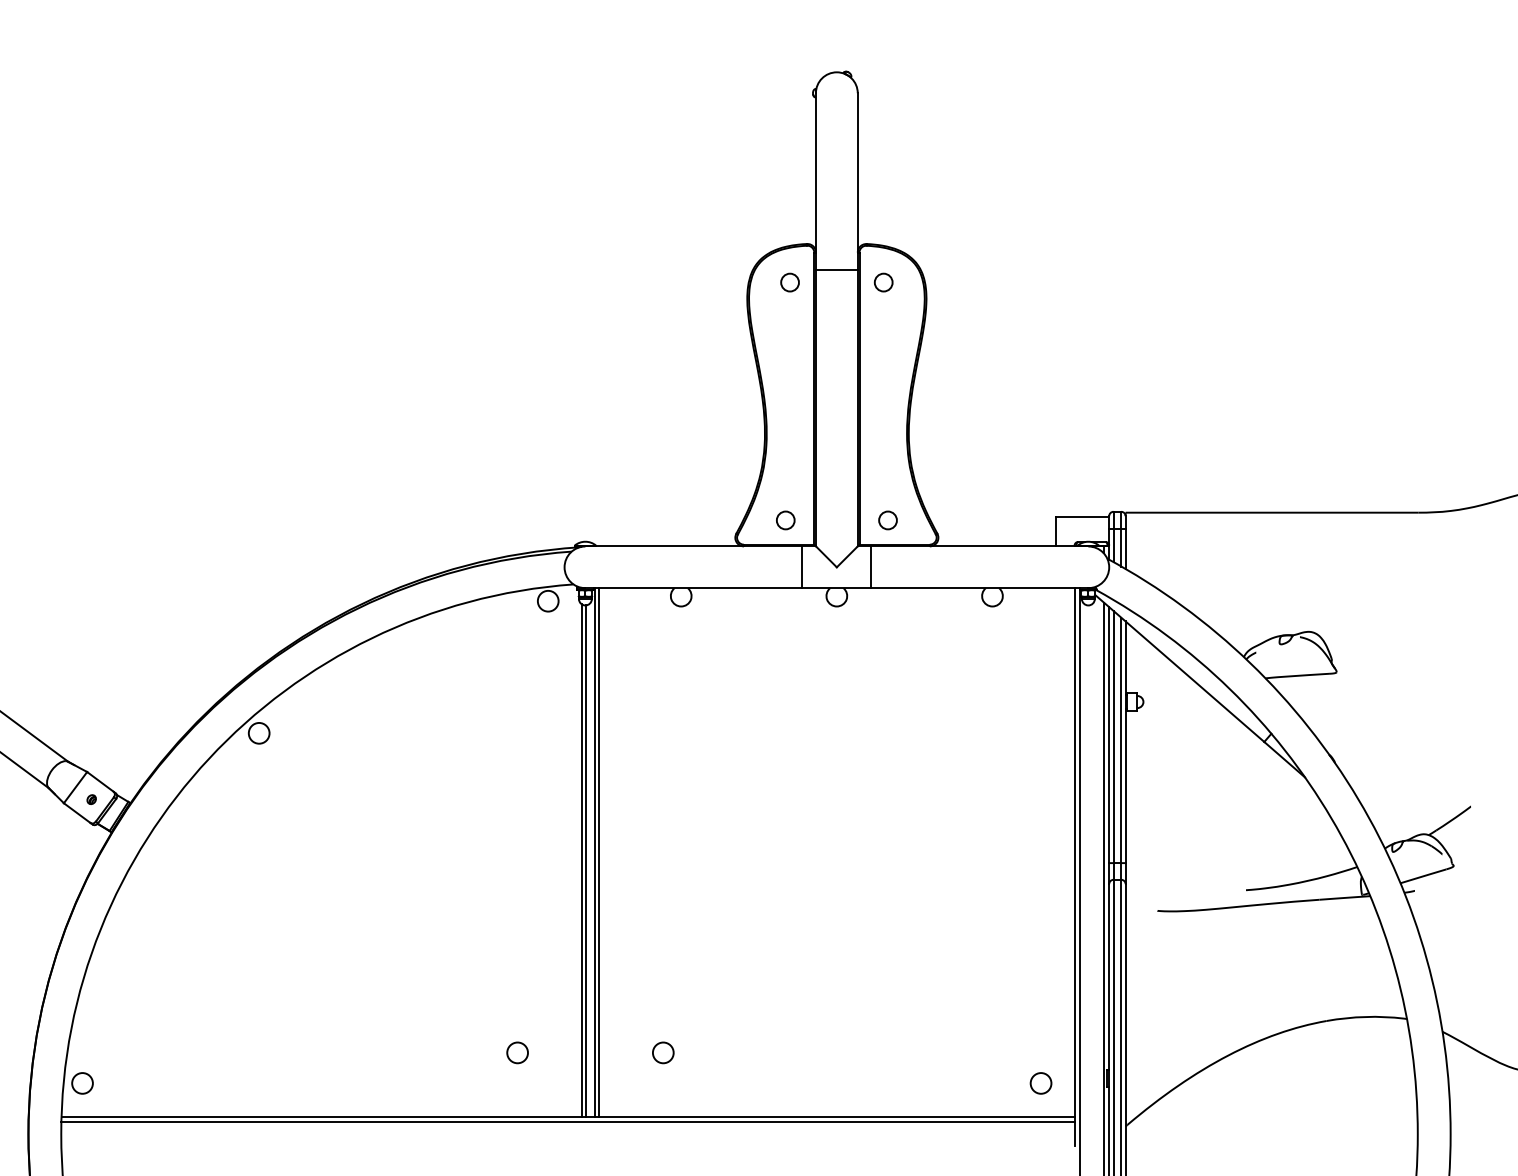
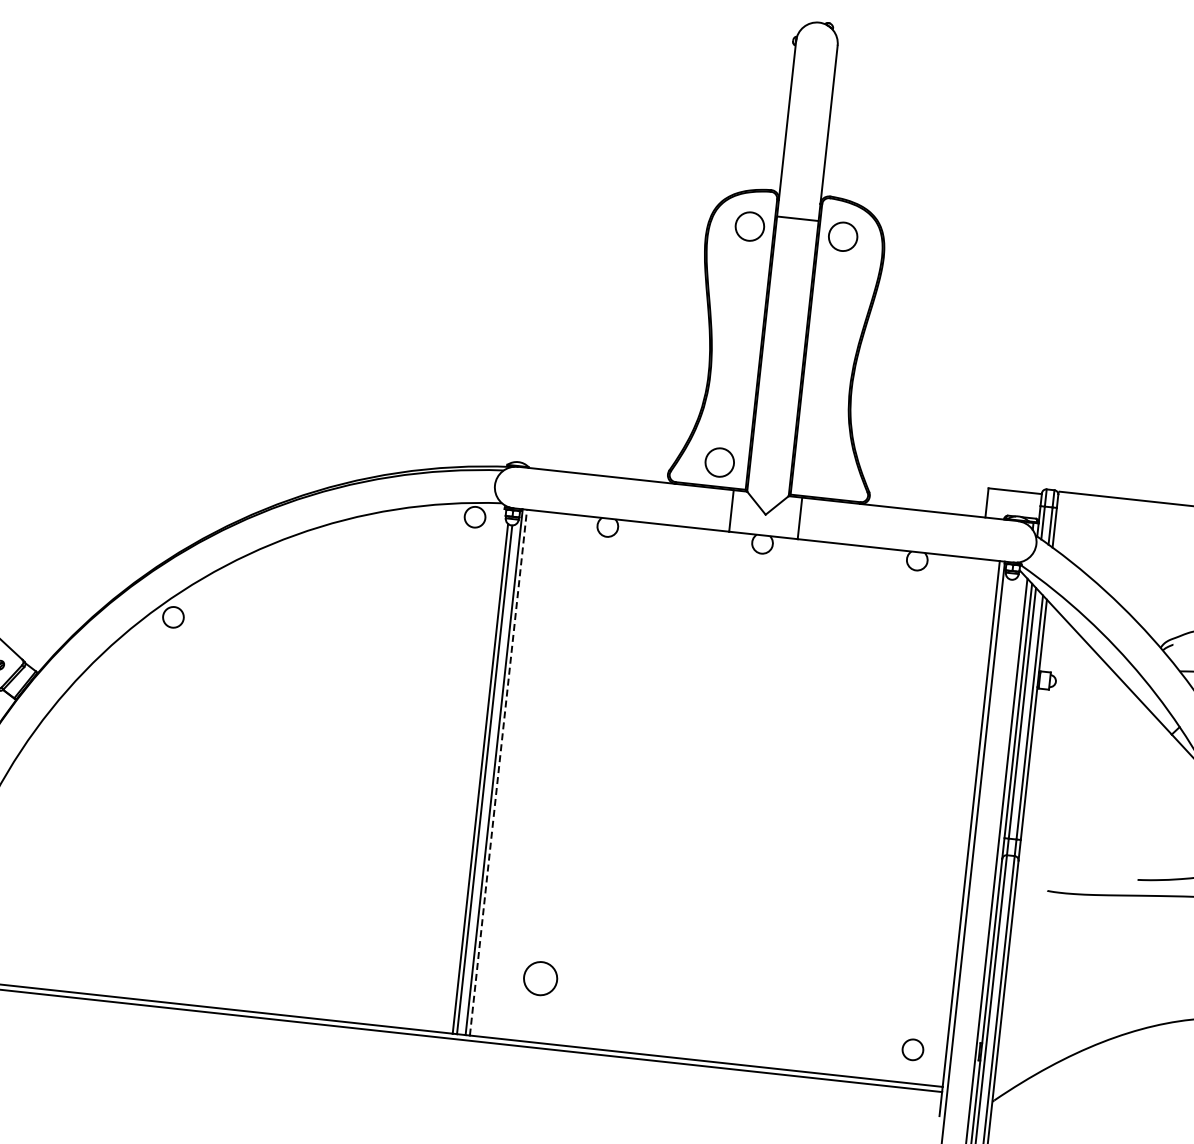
circle: (789, 282) -> (749, 226), size x1.6
circle: (883, 282) -> (842, 236), size x1.6
circle: (785, 520) -> (719, 462), size x1.6
circle: (887, 520) -> (821, 473), removed
line: (599, 852) -> (498, 772), solid -> dashed
circle: (517, 1052) -> (395, 962), removed
circle: (663, 1052) -> (540, 978), size x1.6

